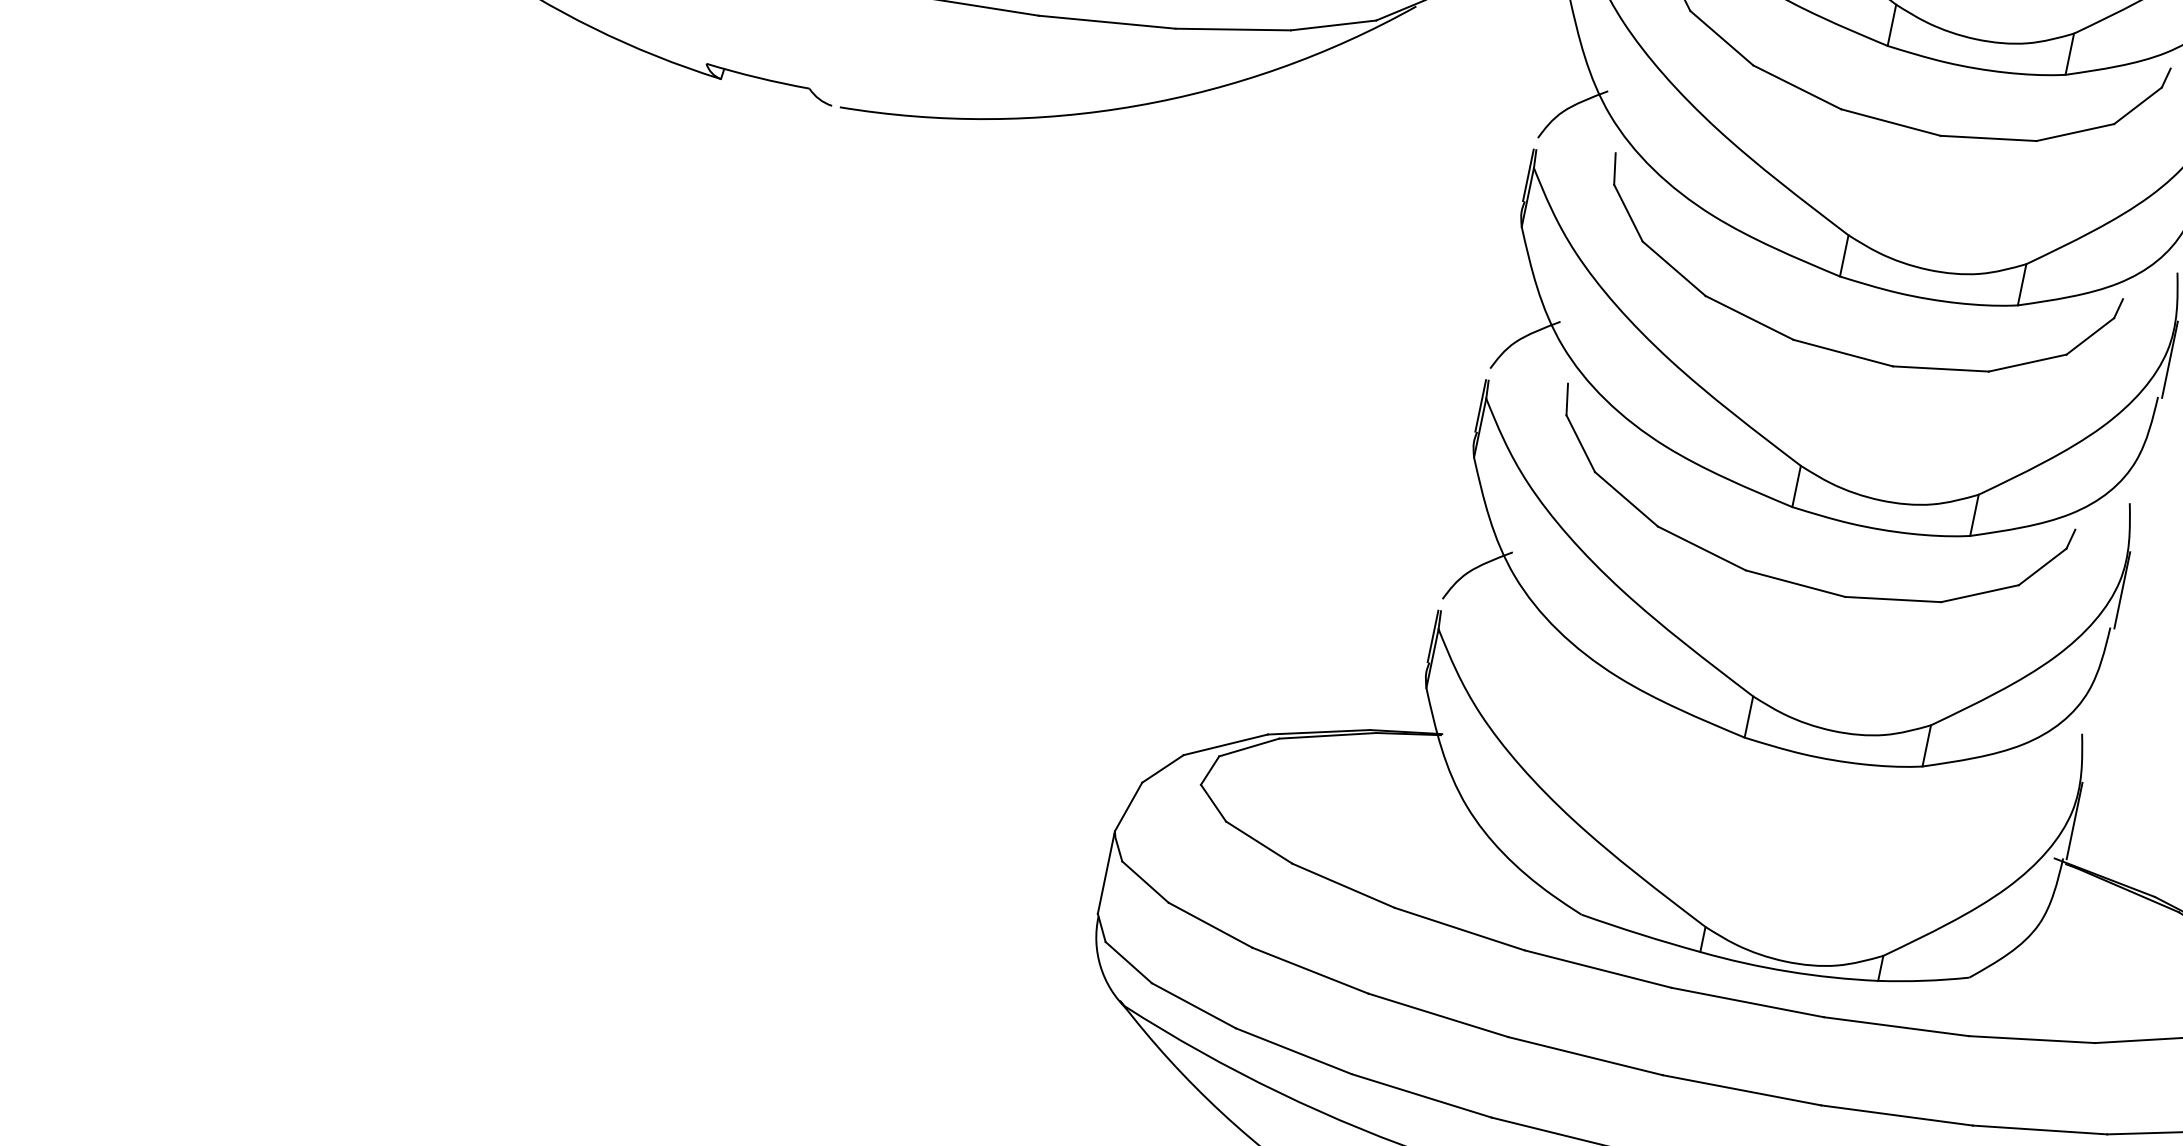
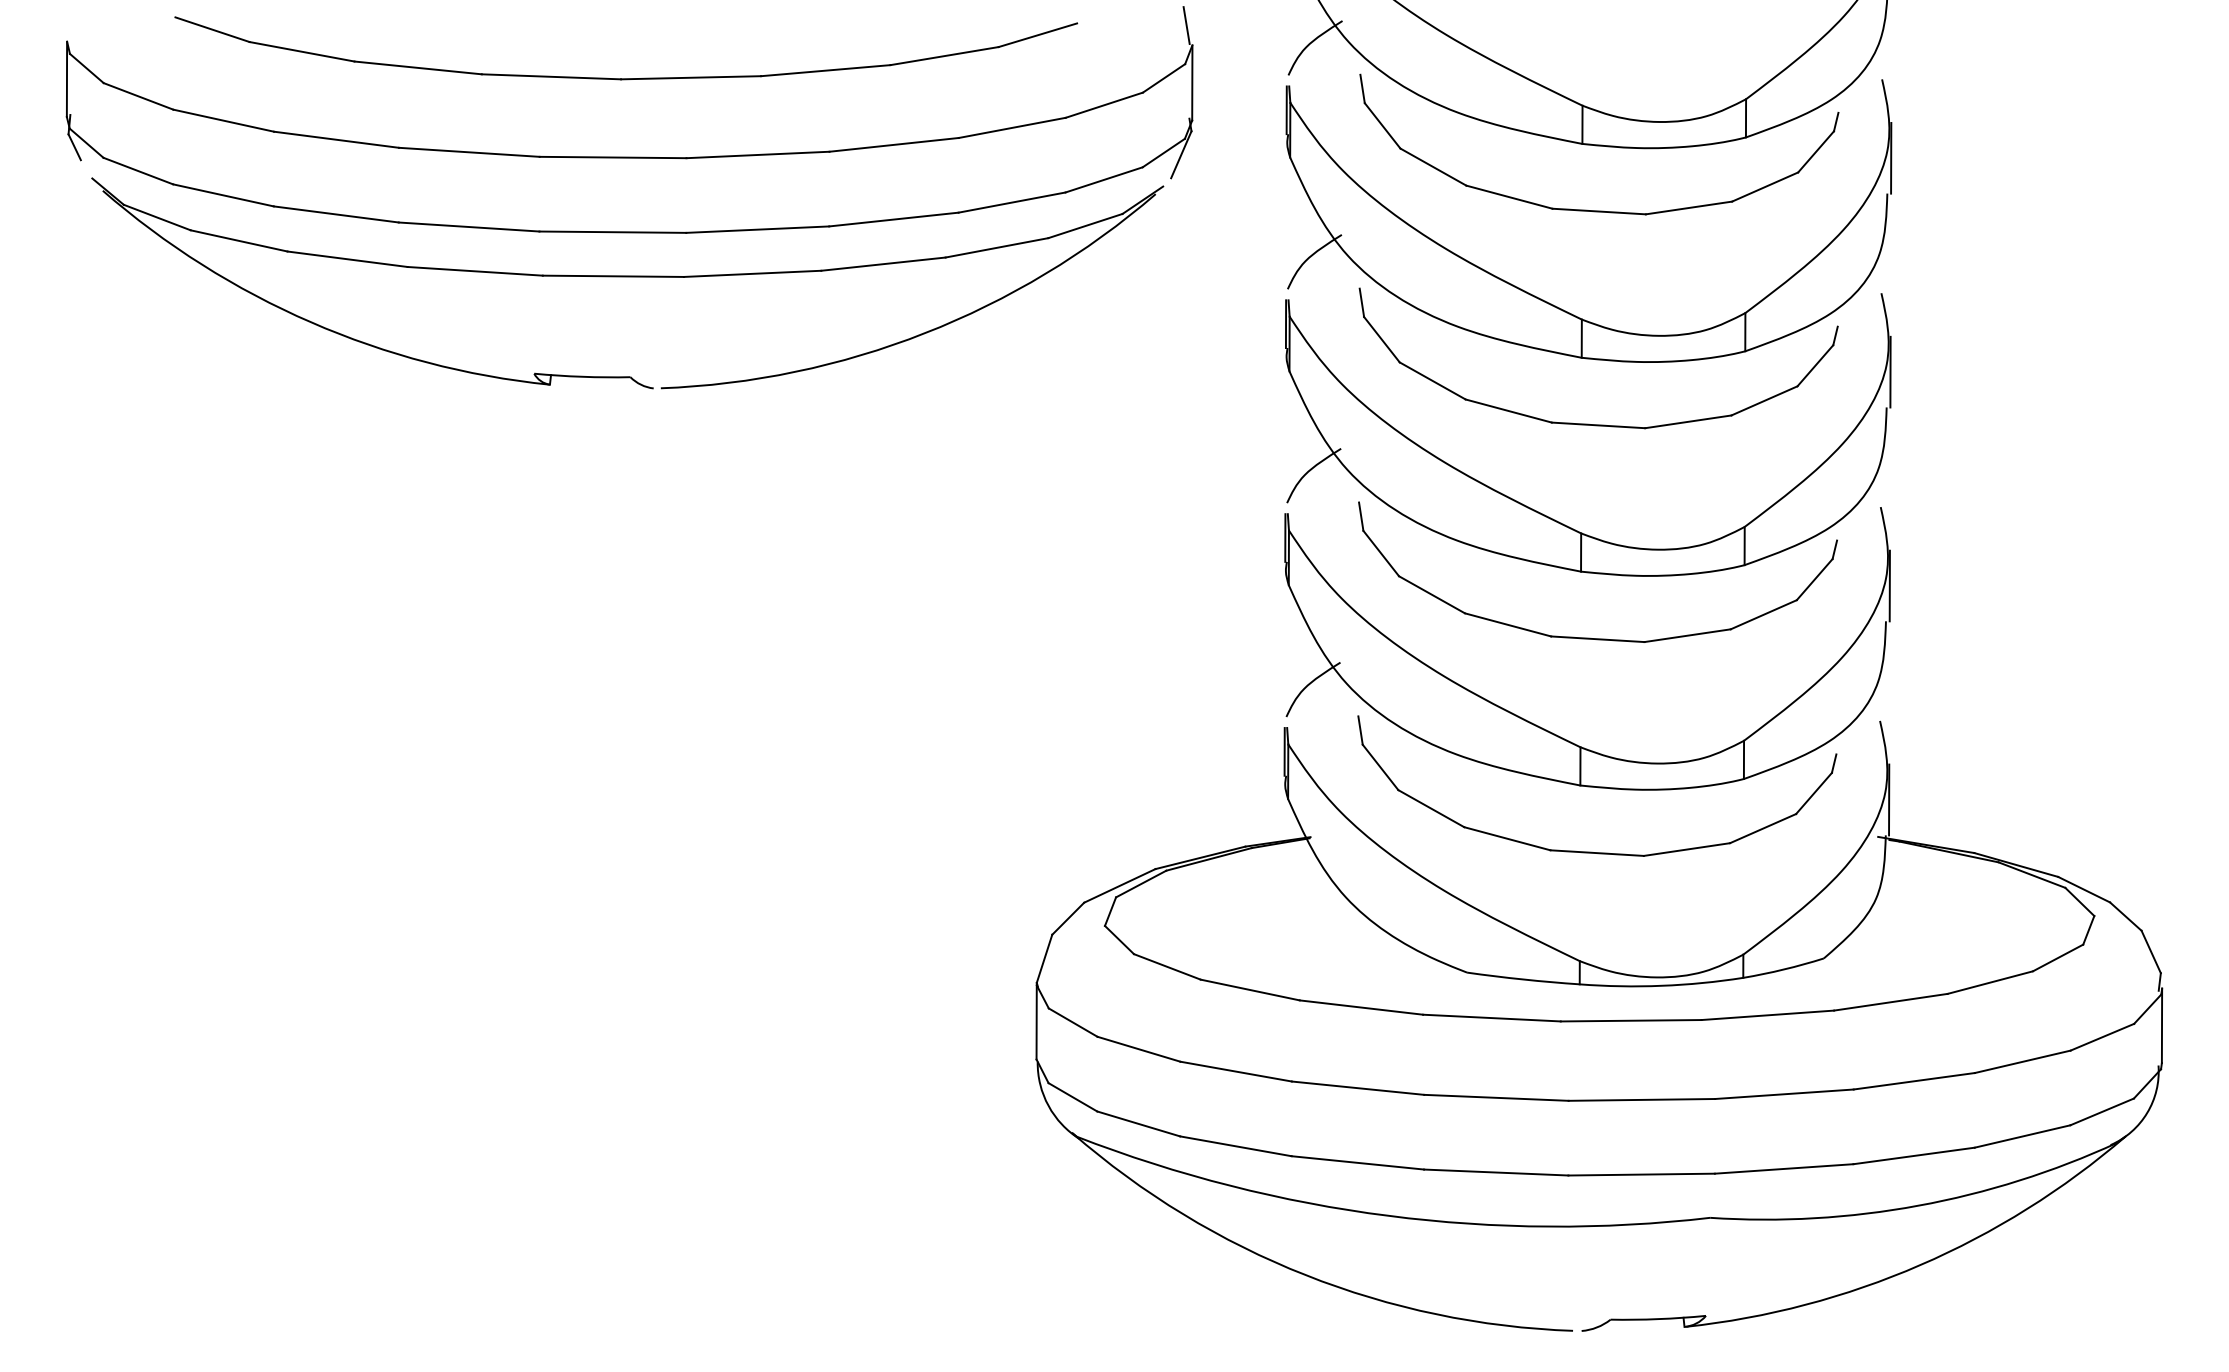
part: (1743, 811) -> (1592, 851), added

